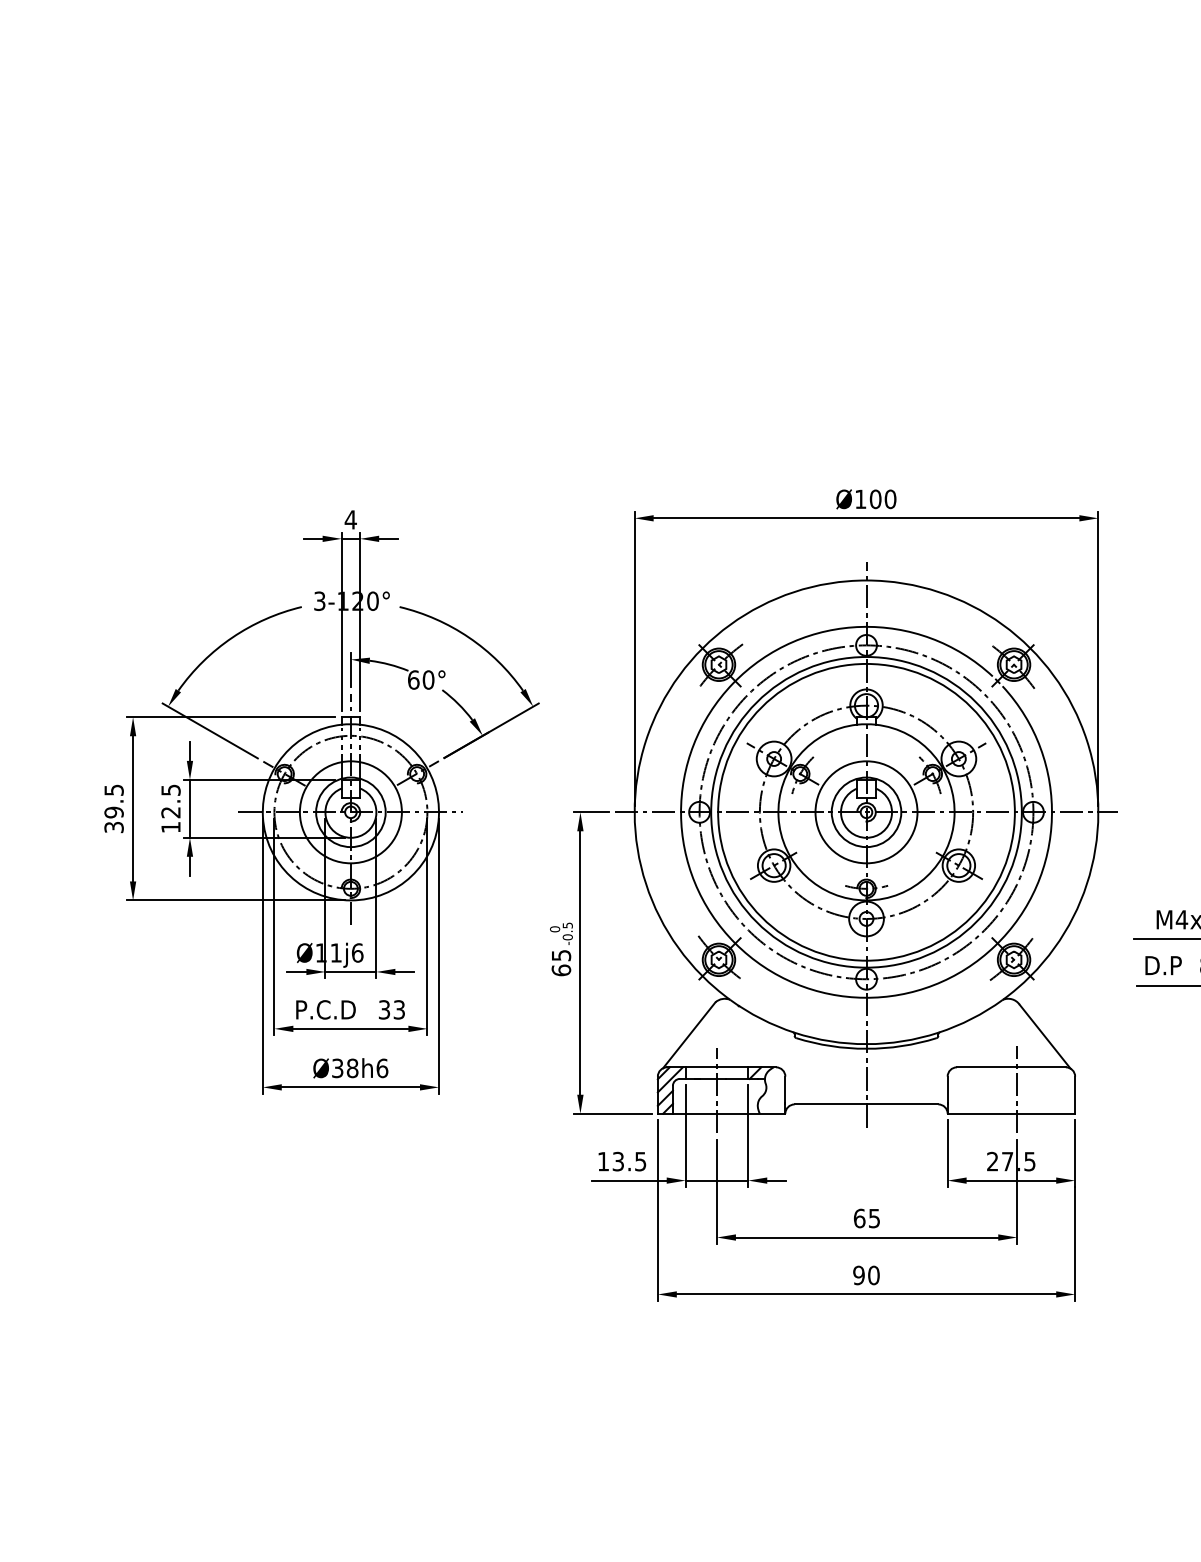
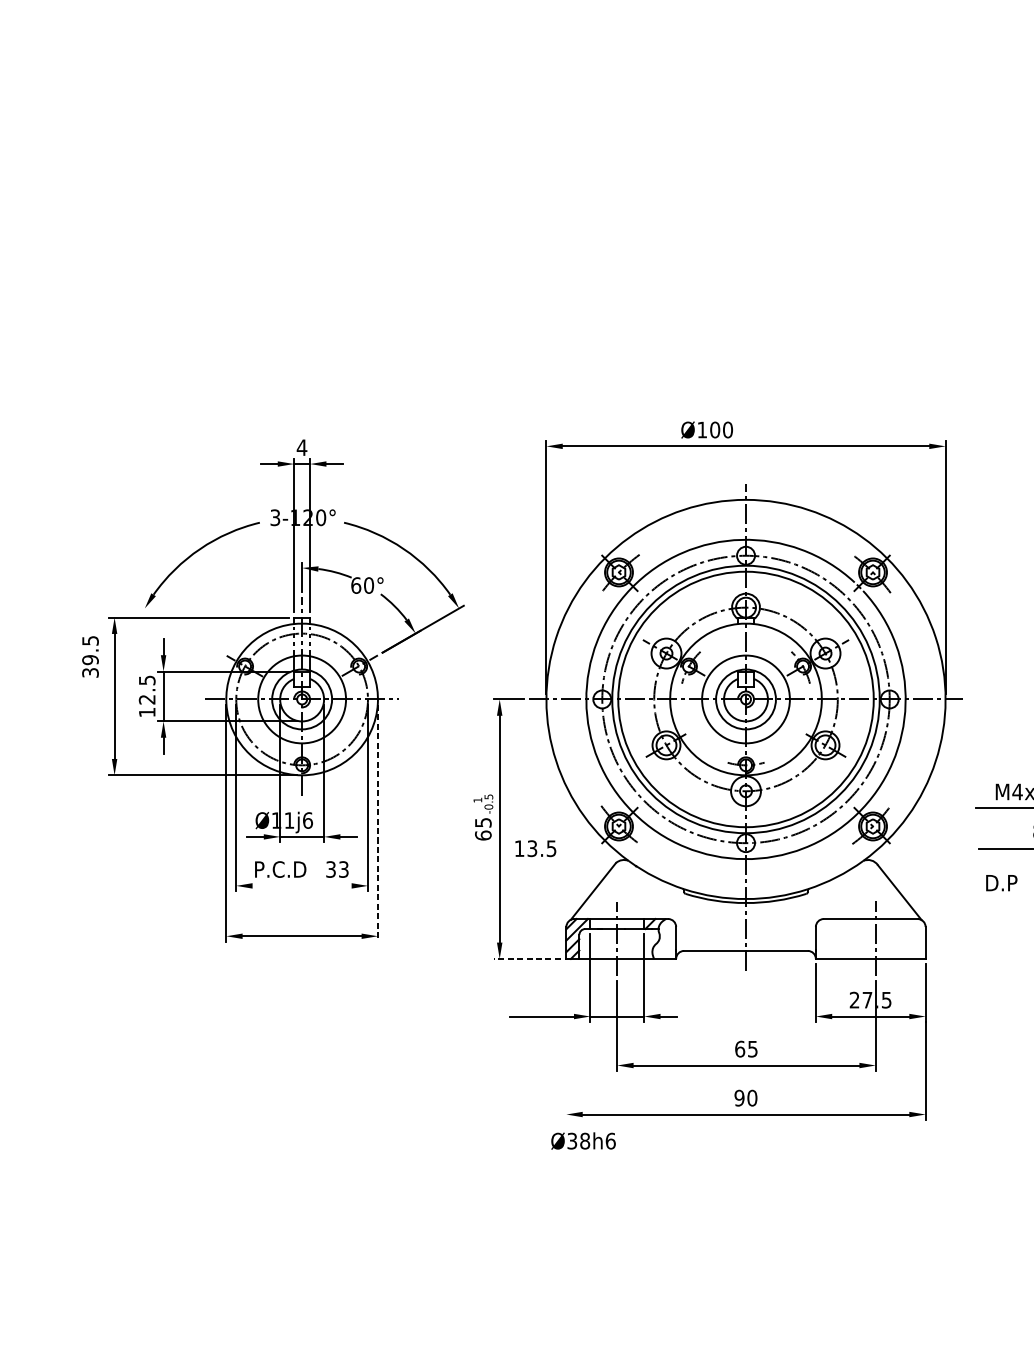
text: (866, 499) -> (707, 430), moved
line: (209, 730) -> (180, 629), removed
text: (113, 808) -> (89, 656), moved
text: (555, 929) -> (478, 800), 0 -> 1
line: (439, 956) -> (378, 823), solid -> dashed
text: (1163, 965) -> (1001, 882), moved
line: (350, 1028) -> (301, 885), removed
text: (350, 1068) -> (583, 1141), moved
line: (612, 1113) -> (527, 958), solid -> dashed
text: (622, 1161) -> (535, 848), moved
line: (657, 1210) -> (566, 1042), removed

